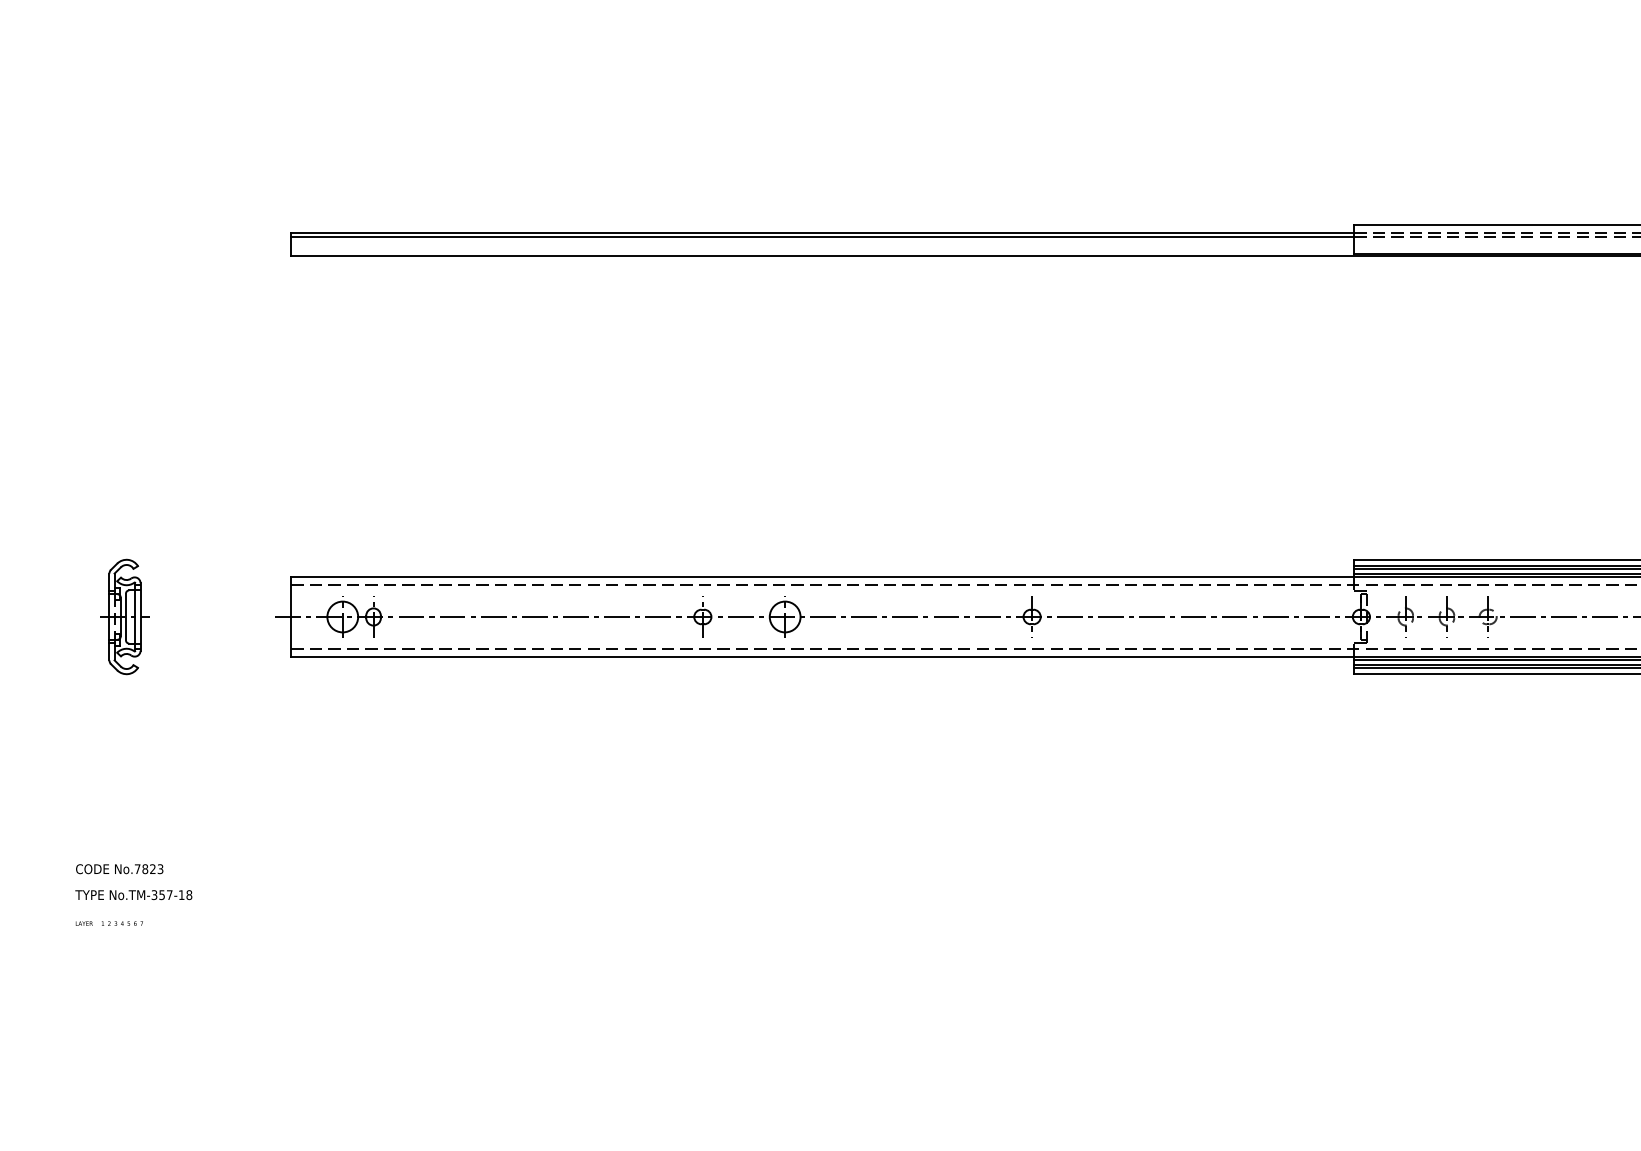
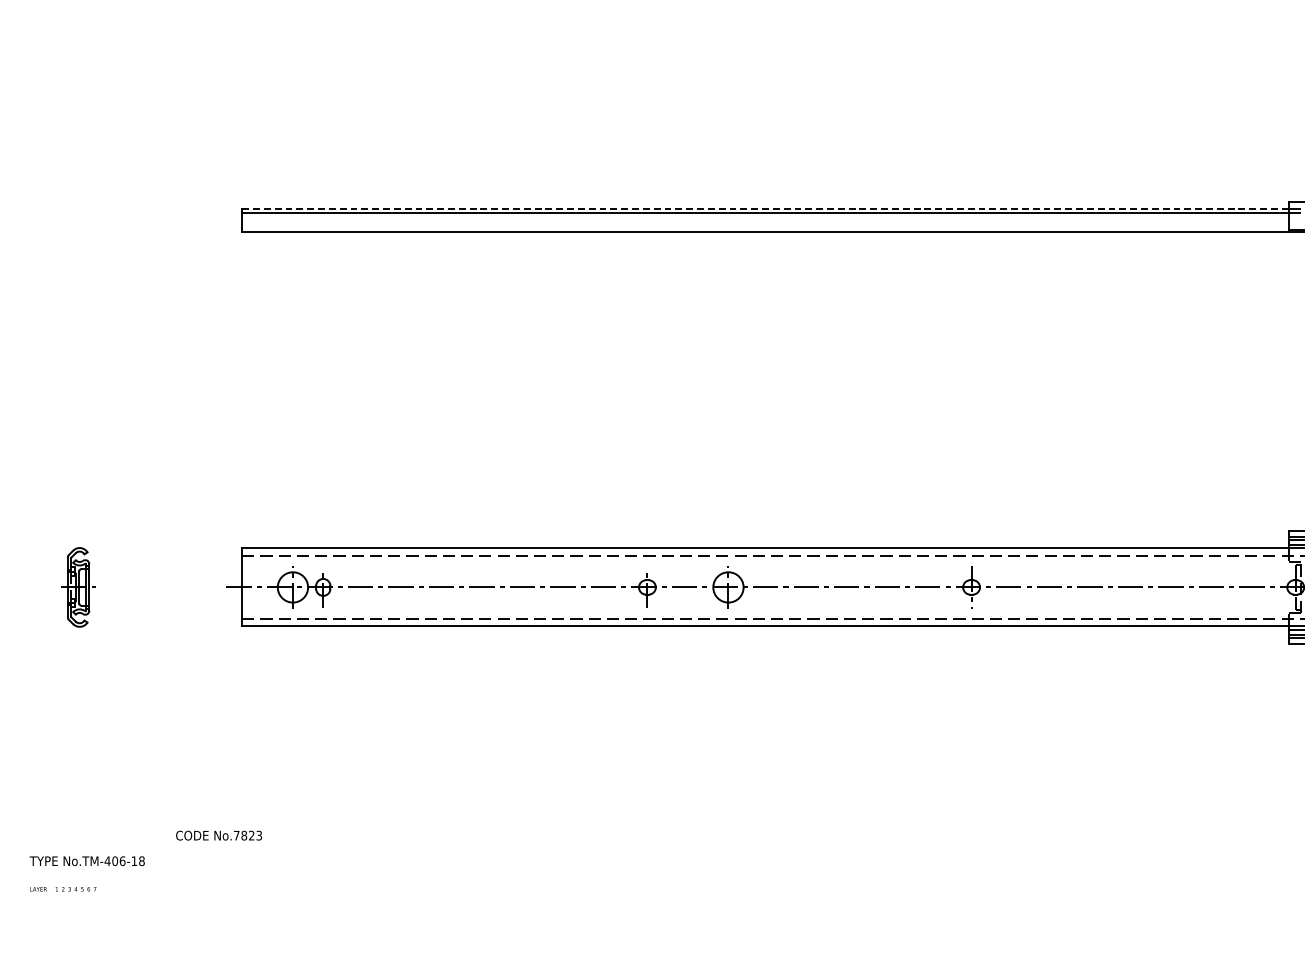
line: (822, 232) -> (765, 208), solid -> dashed
part: (124, 616) -> (78, 586), size x0.7
text: (119, 869) -> (218, 836), moved
text: (161, 895) -> (114, 861), No.TM-357-18 -> No.TM-406-18

